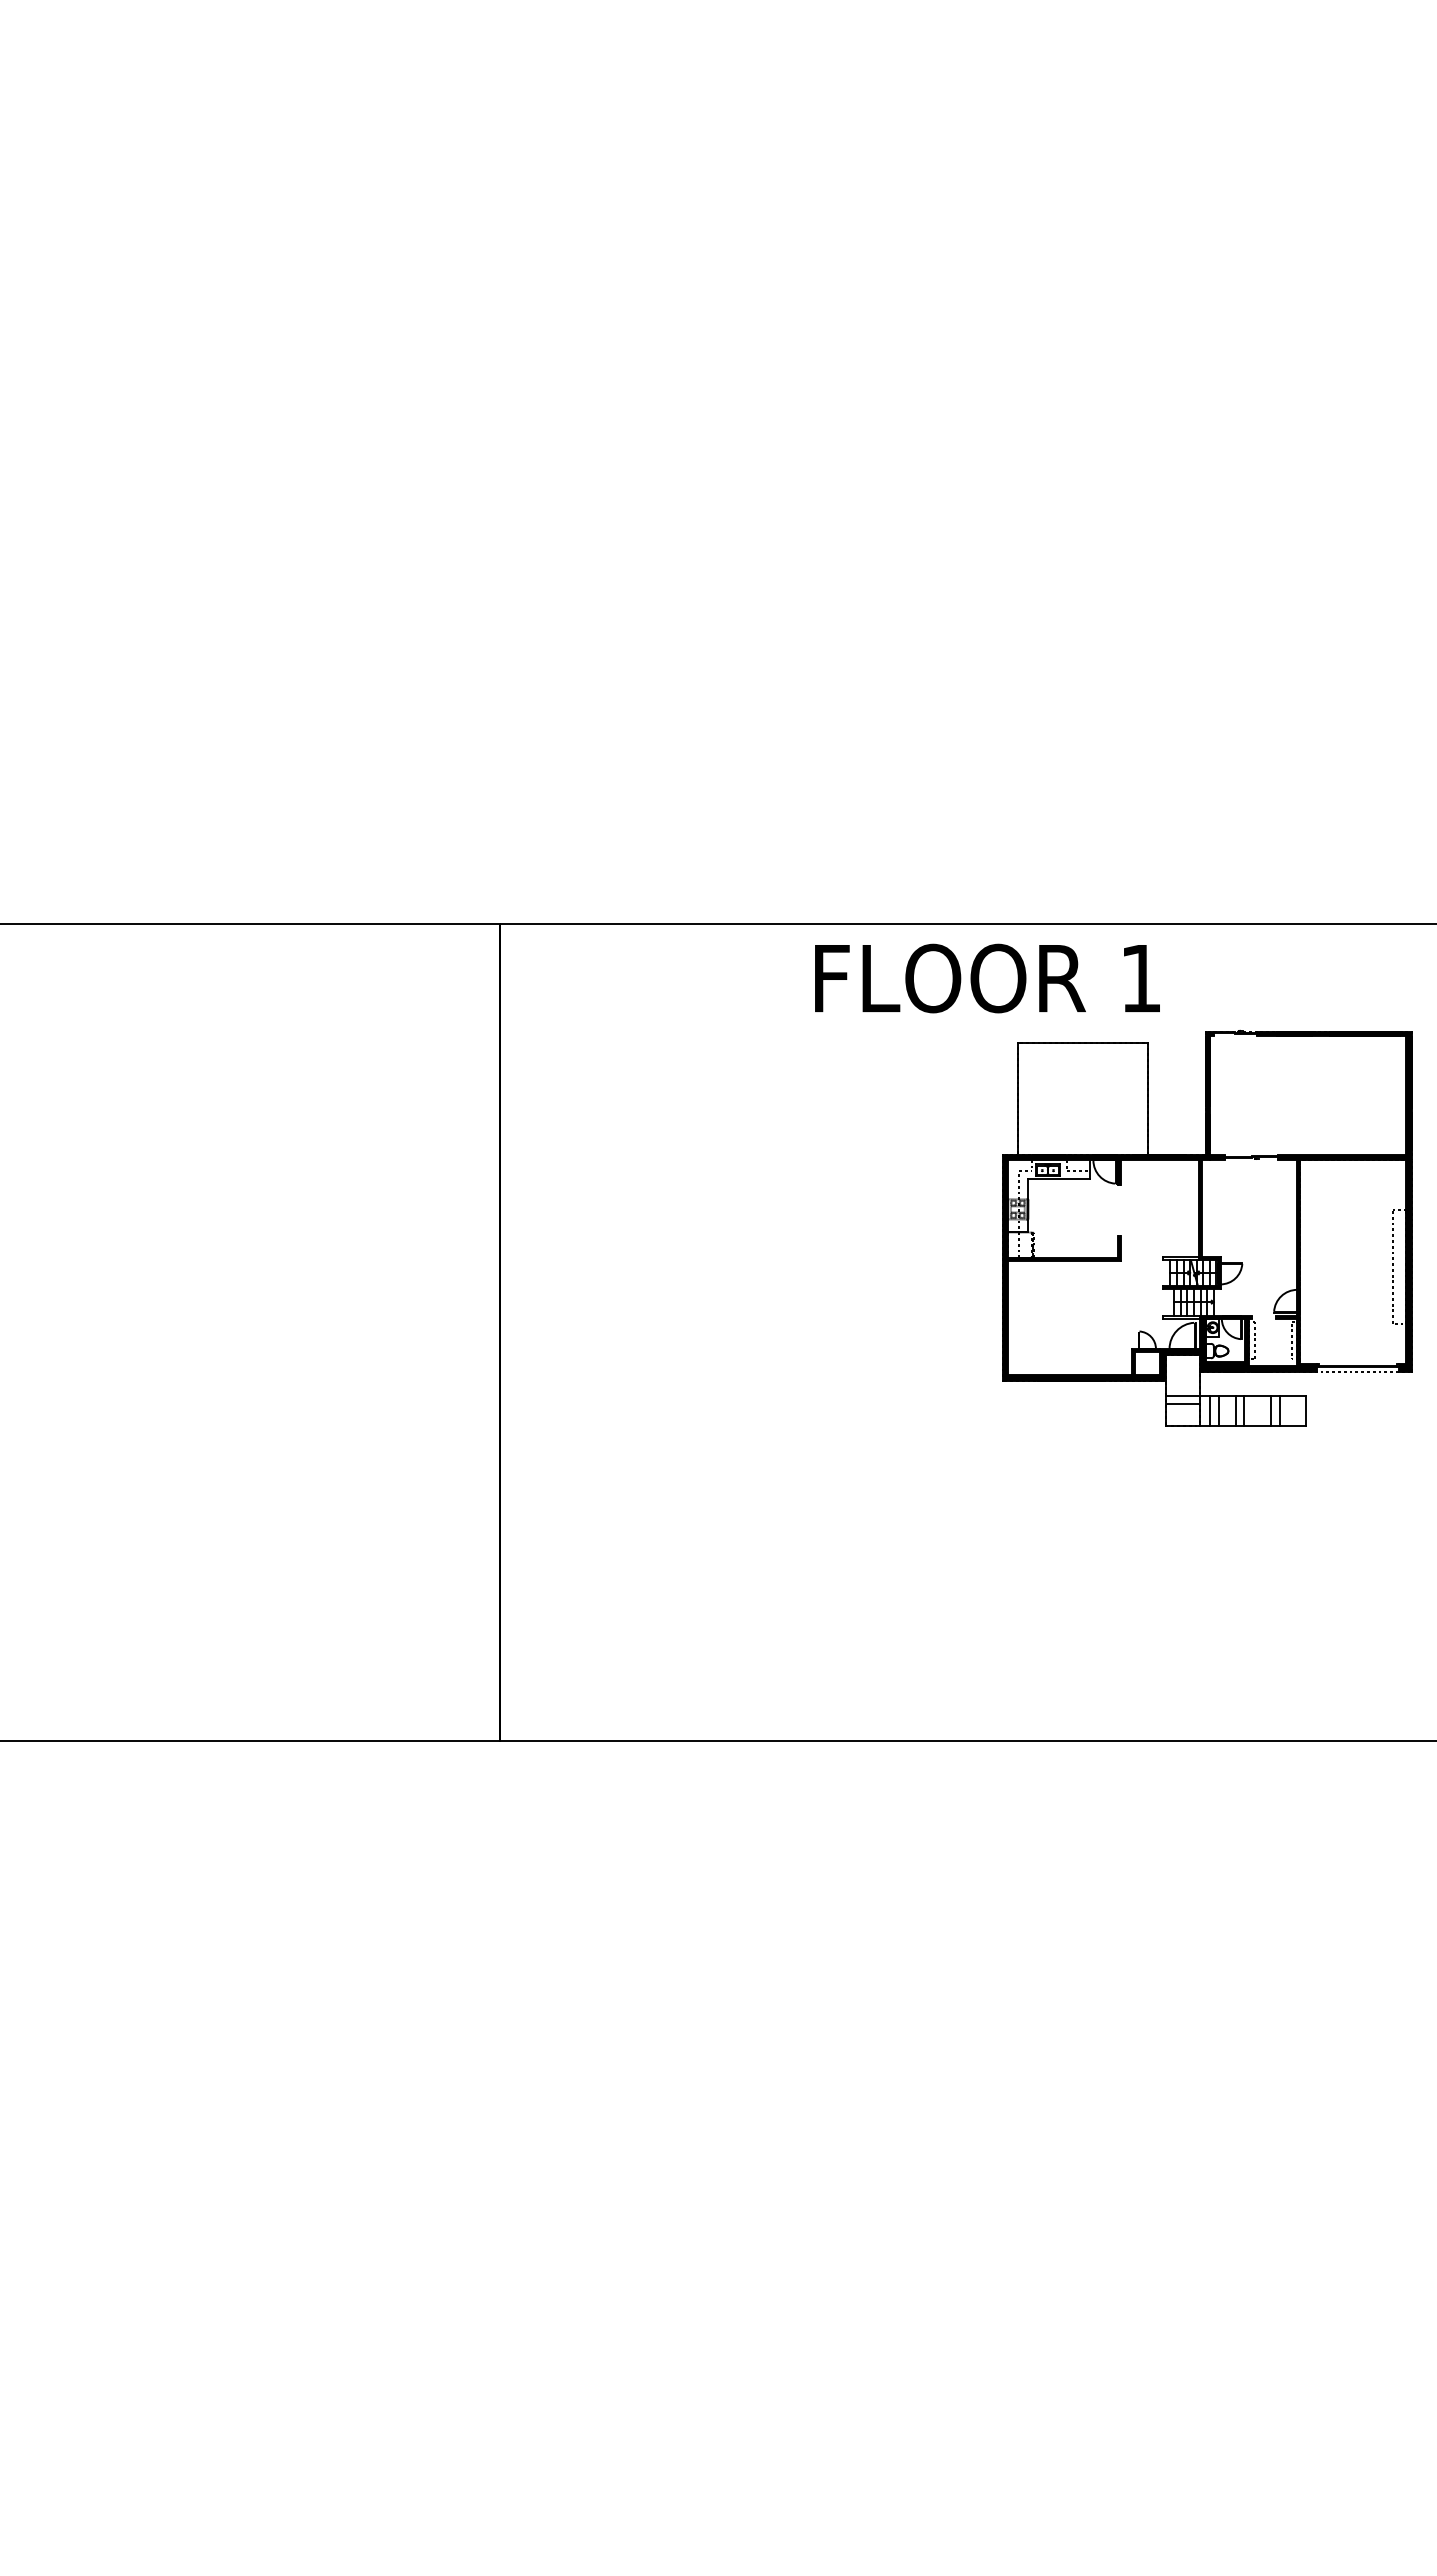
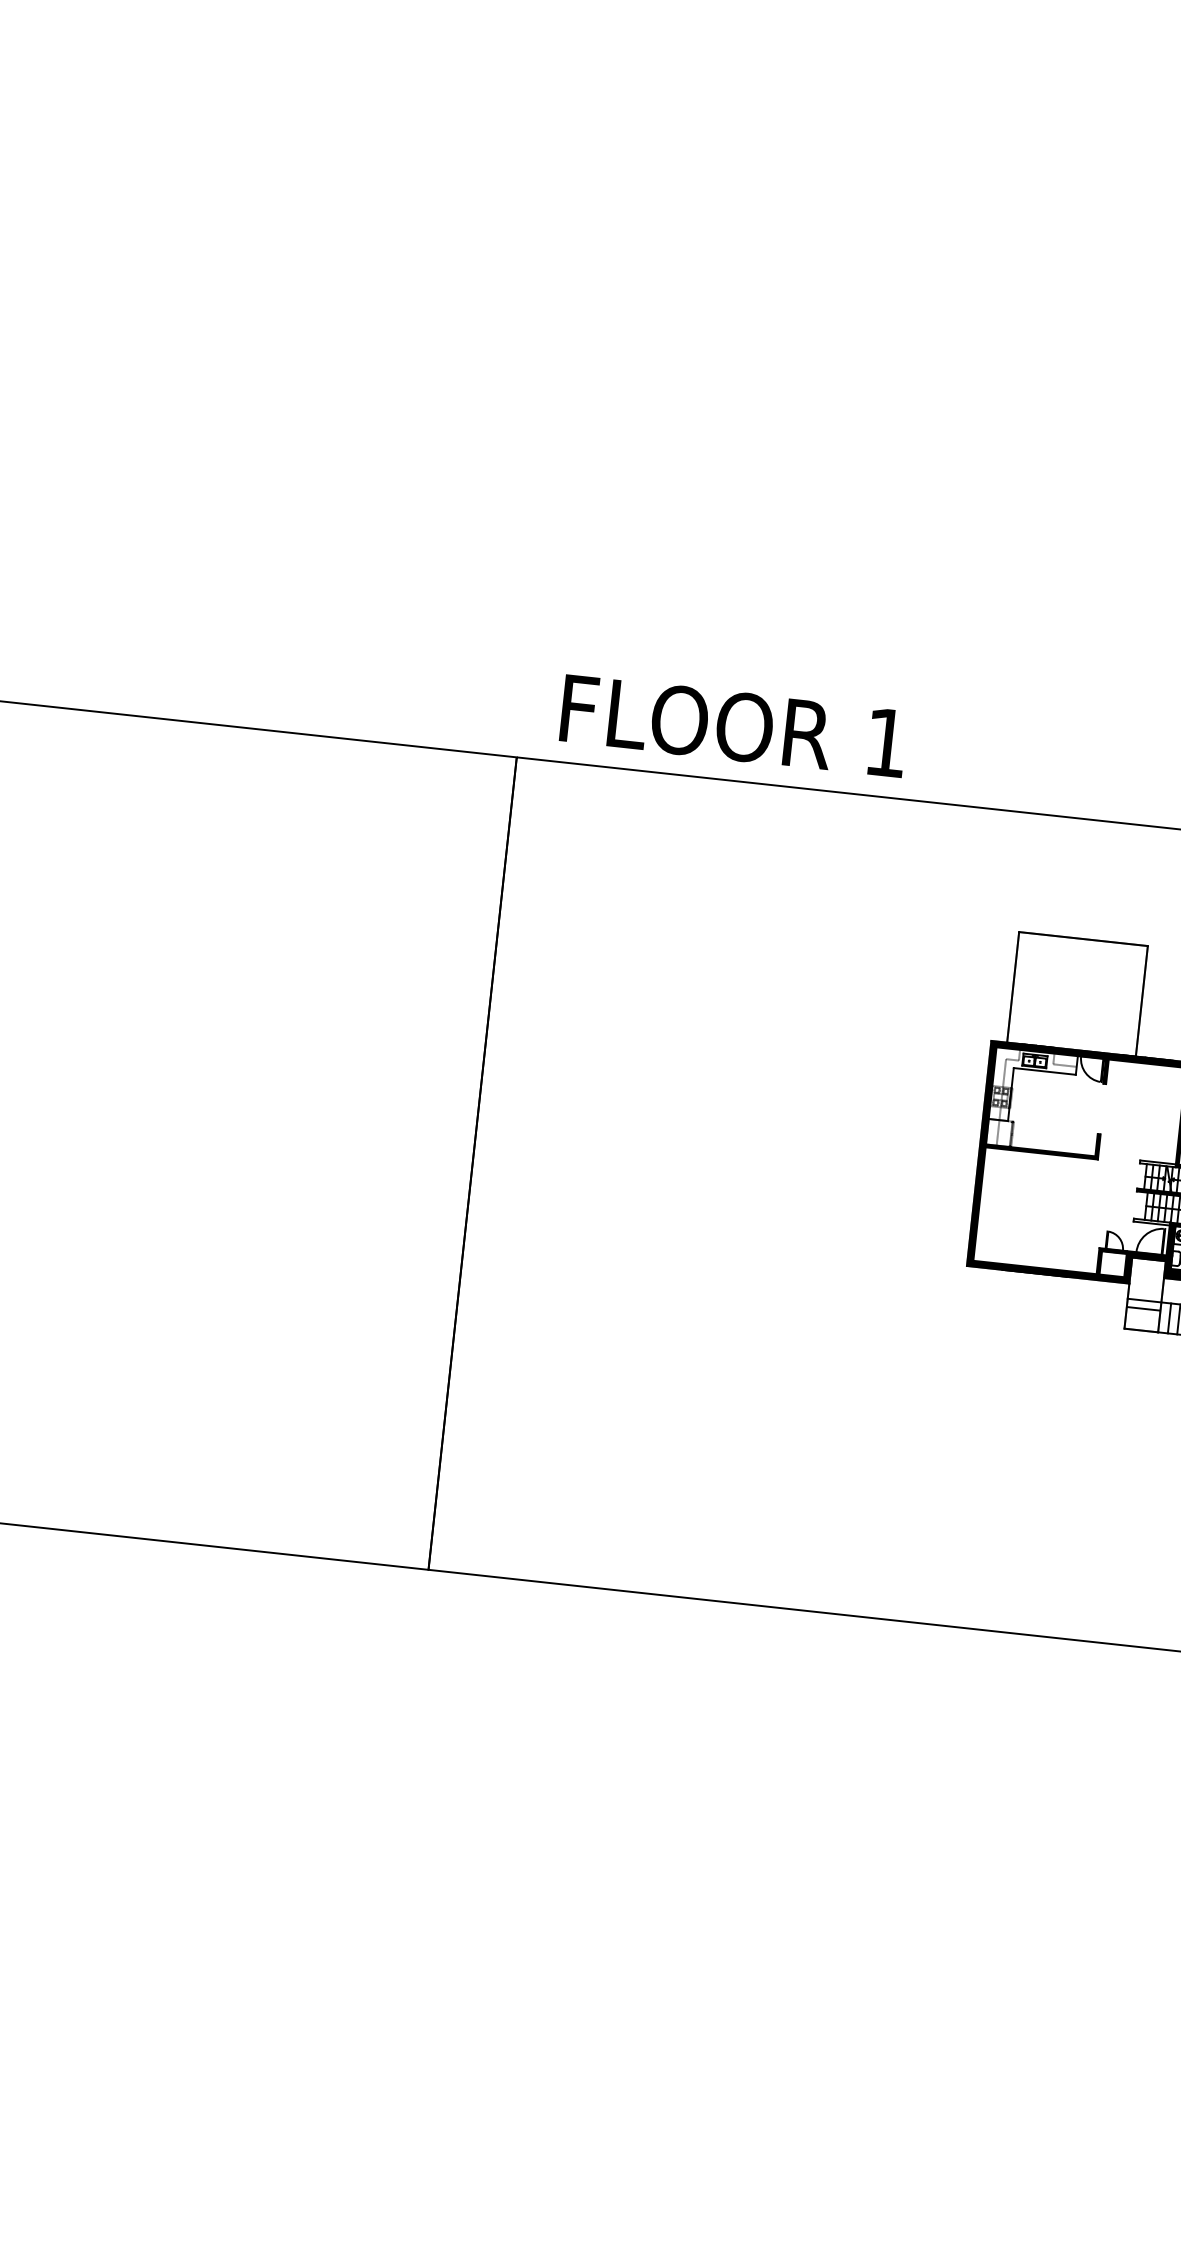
text: (987, 978) -> (733, 726), moved

